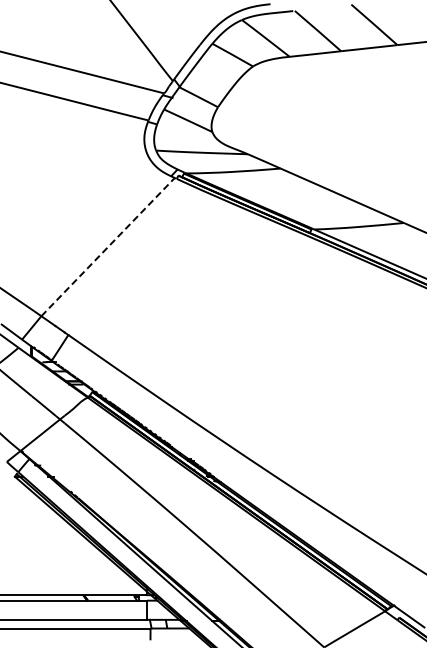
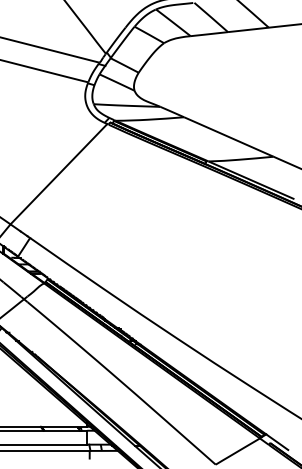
line: (108, 246) -> (59, 173), dashed -> solid

